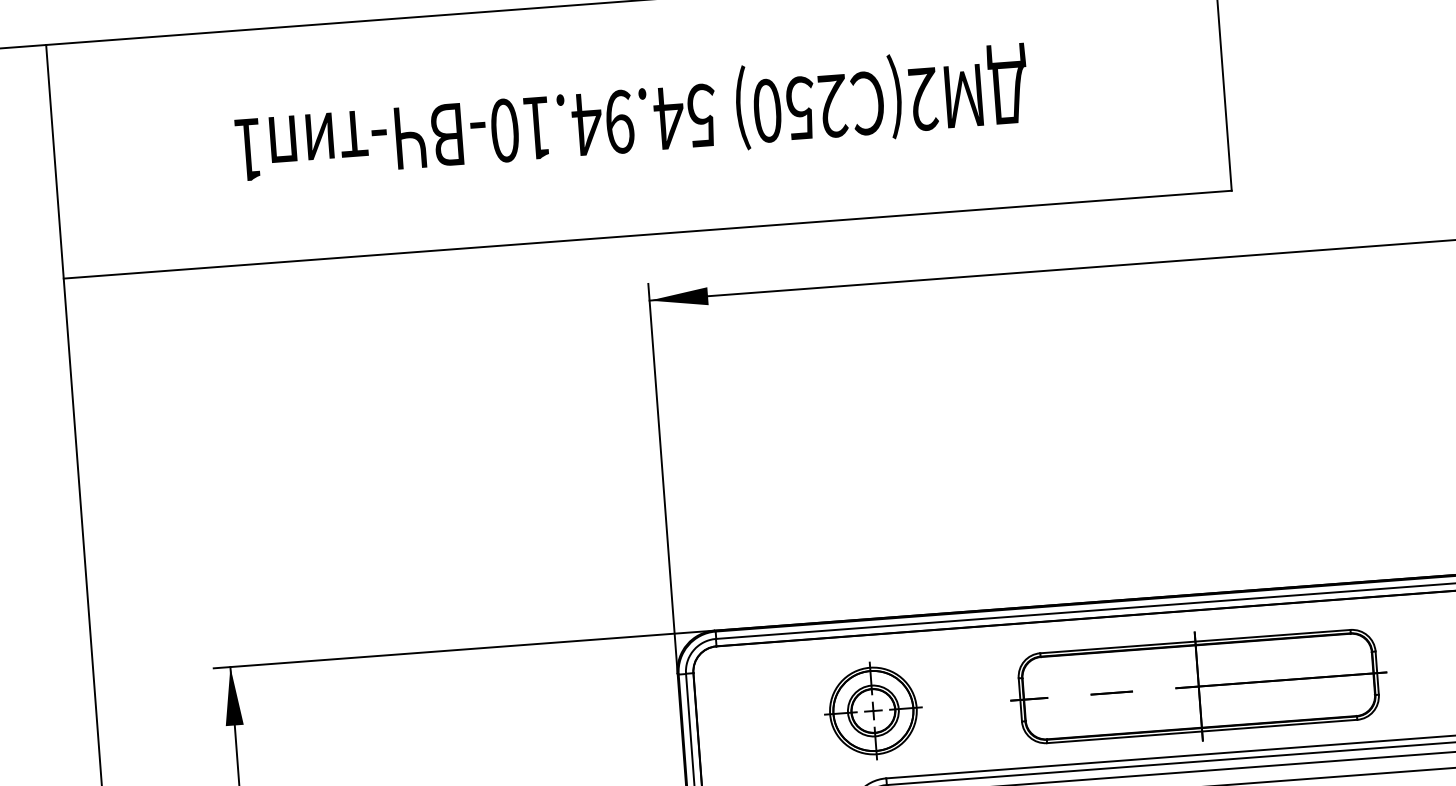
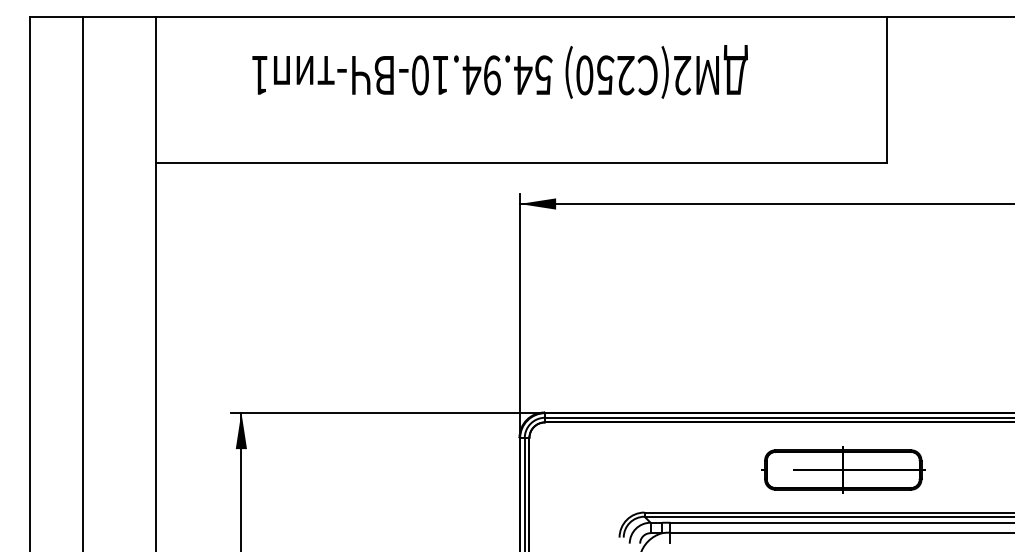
text: (630, 114) -> (499, 71), moved
part: (1197, 685) -> (842, 469), size x0.7
part: (873, 710) -> (639, 469), removed

